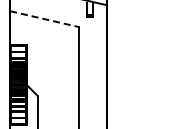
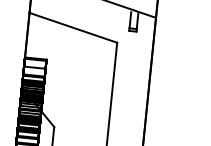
line: (45, 19) -> (74, 28), dashed -> solid

